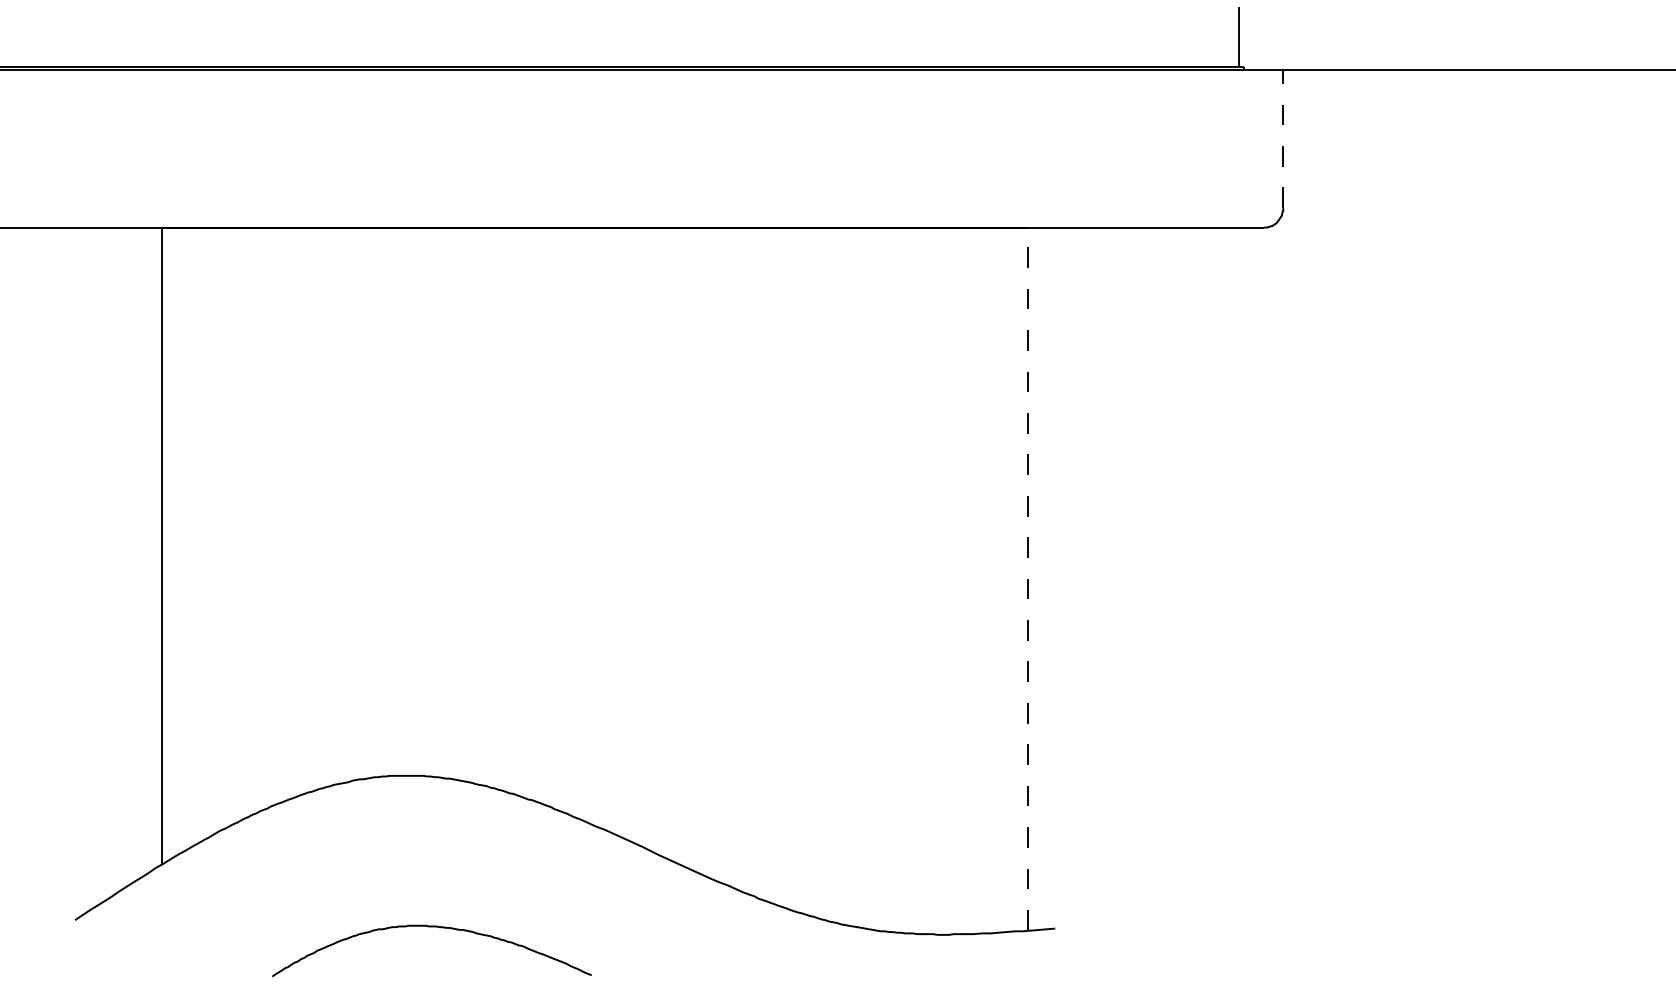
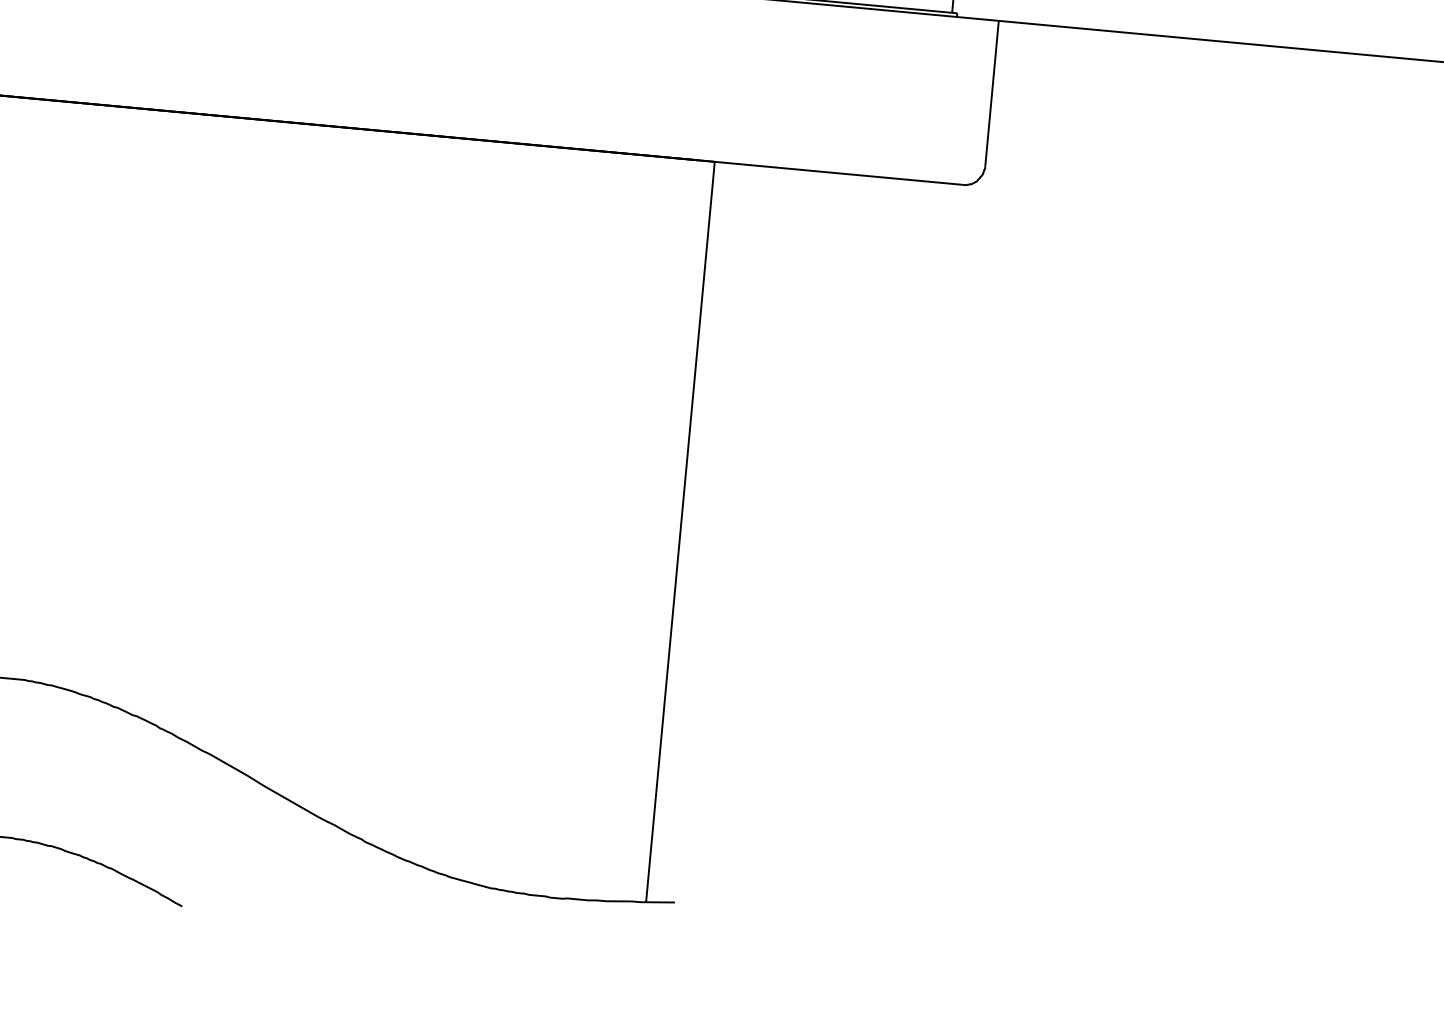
line: (1283, 138) -> (992, 93), dashed -> solid
line: (1028, 579) -> (680, 532), dashed -> solid

